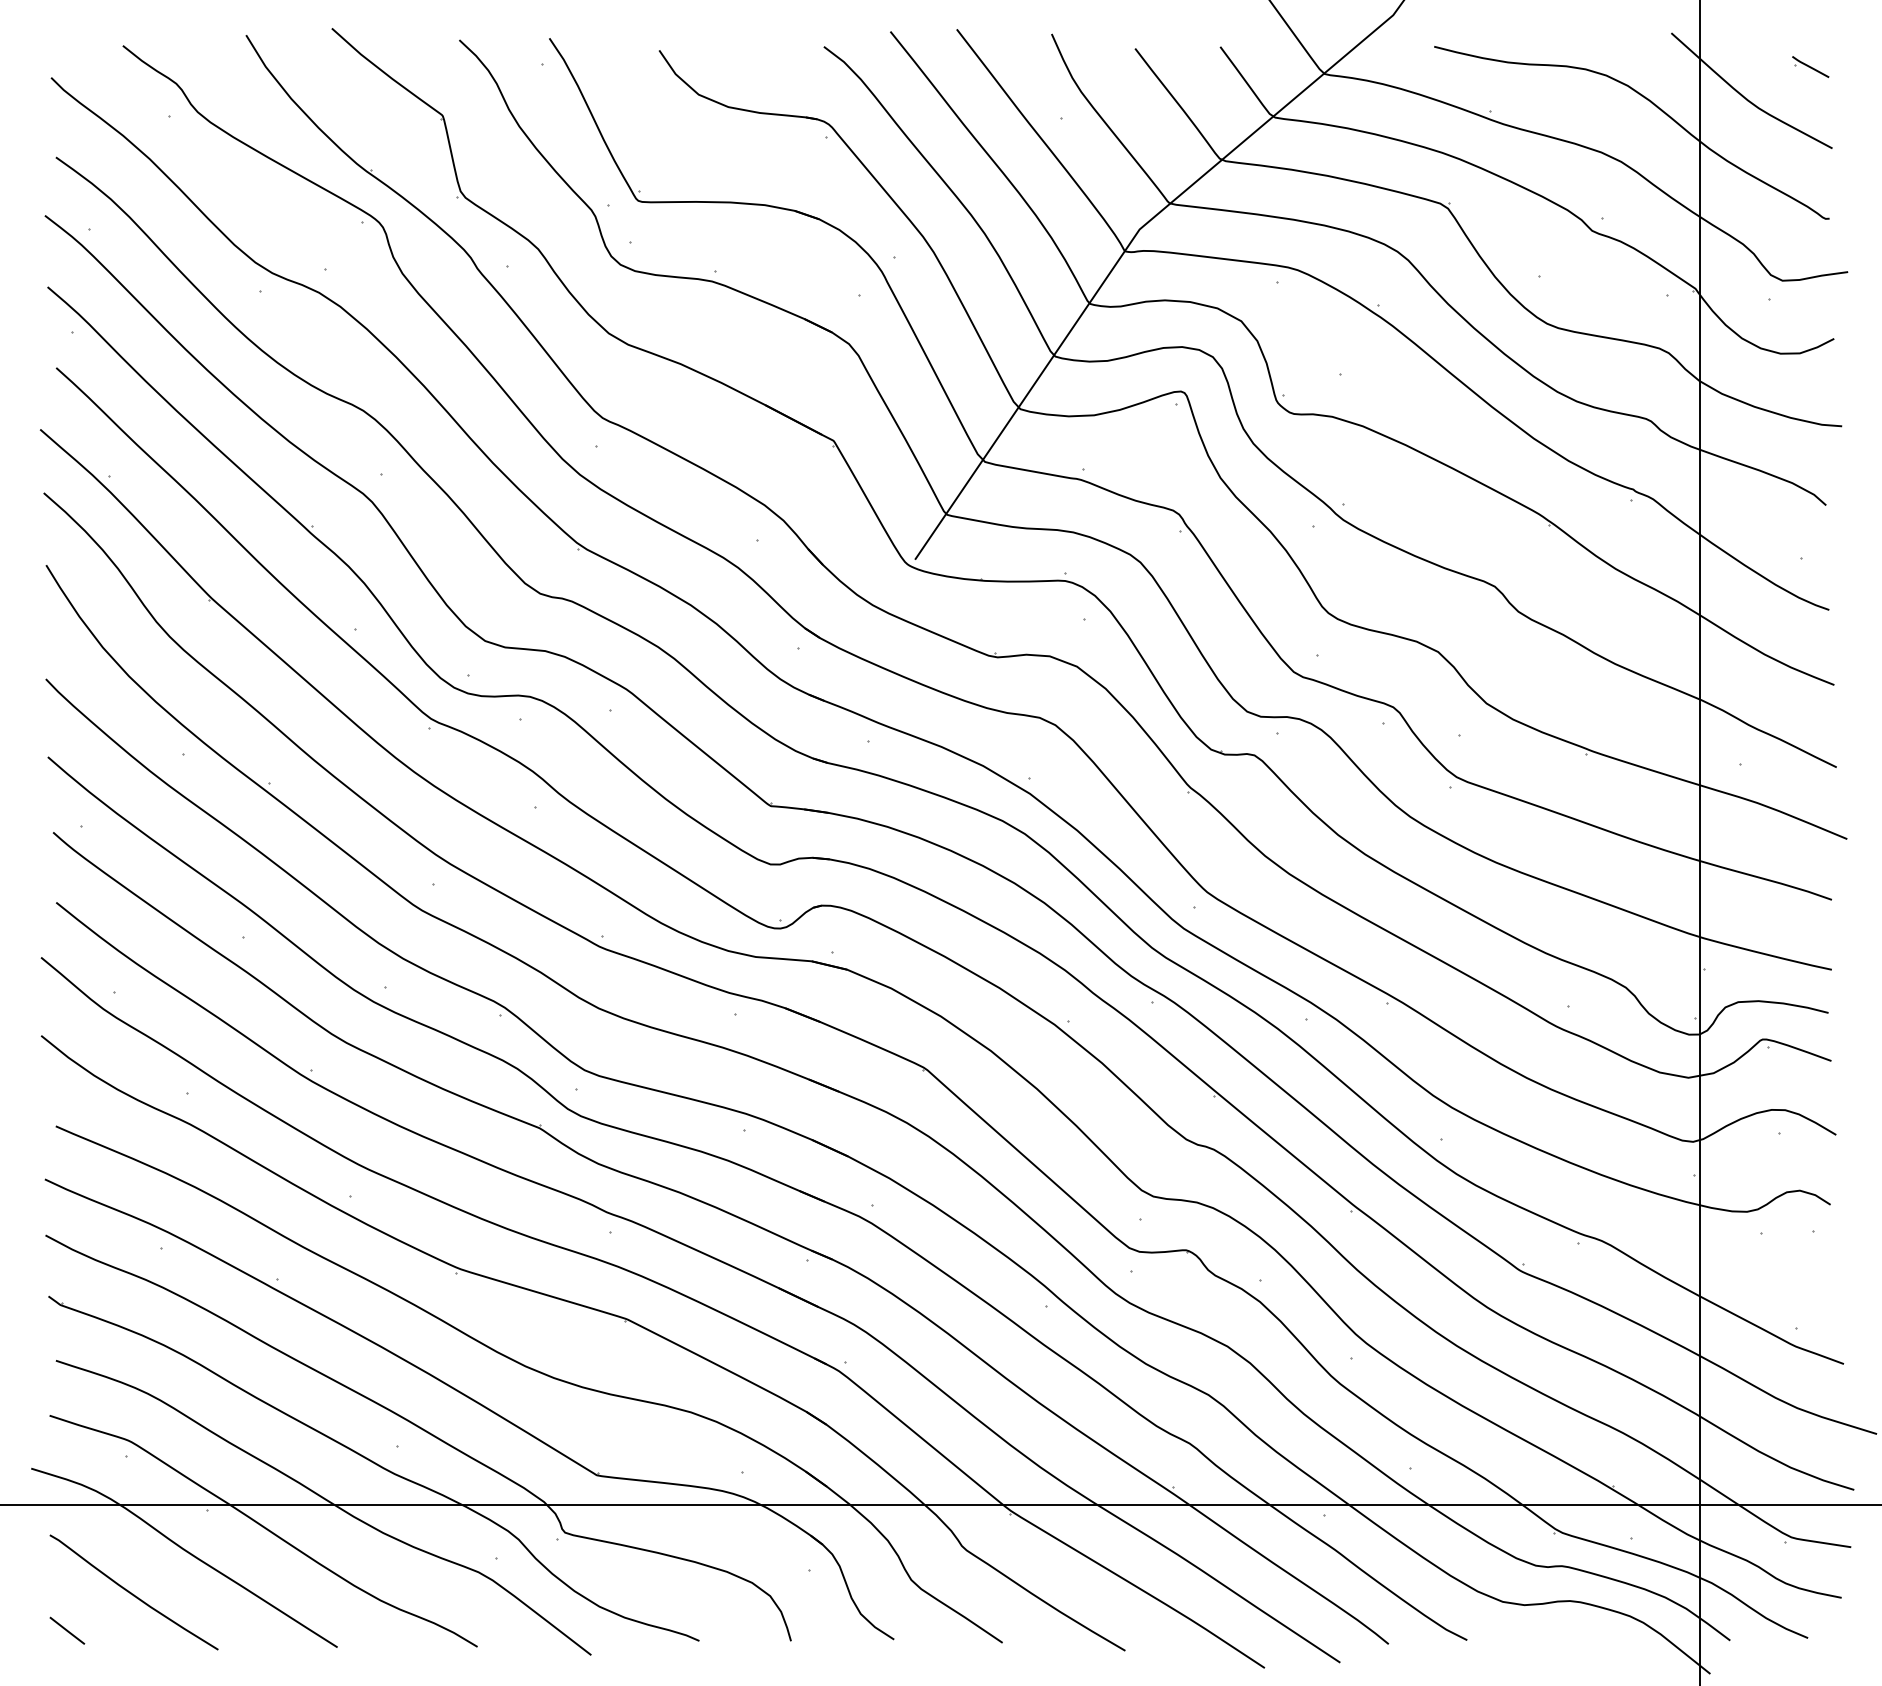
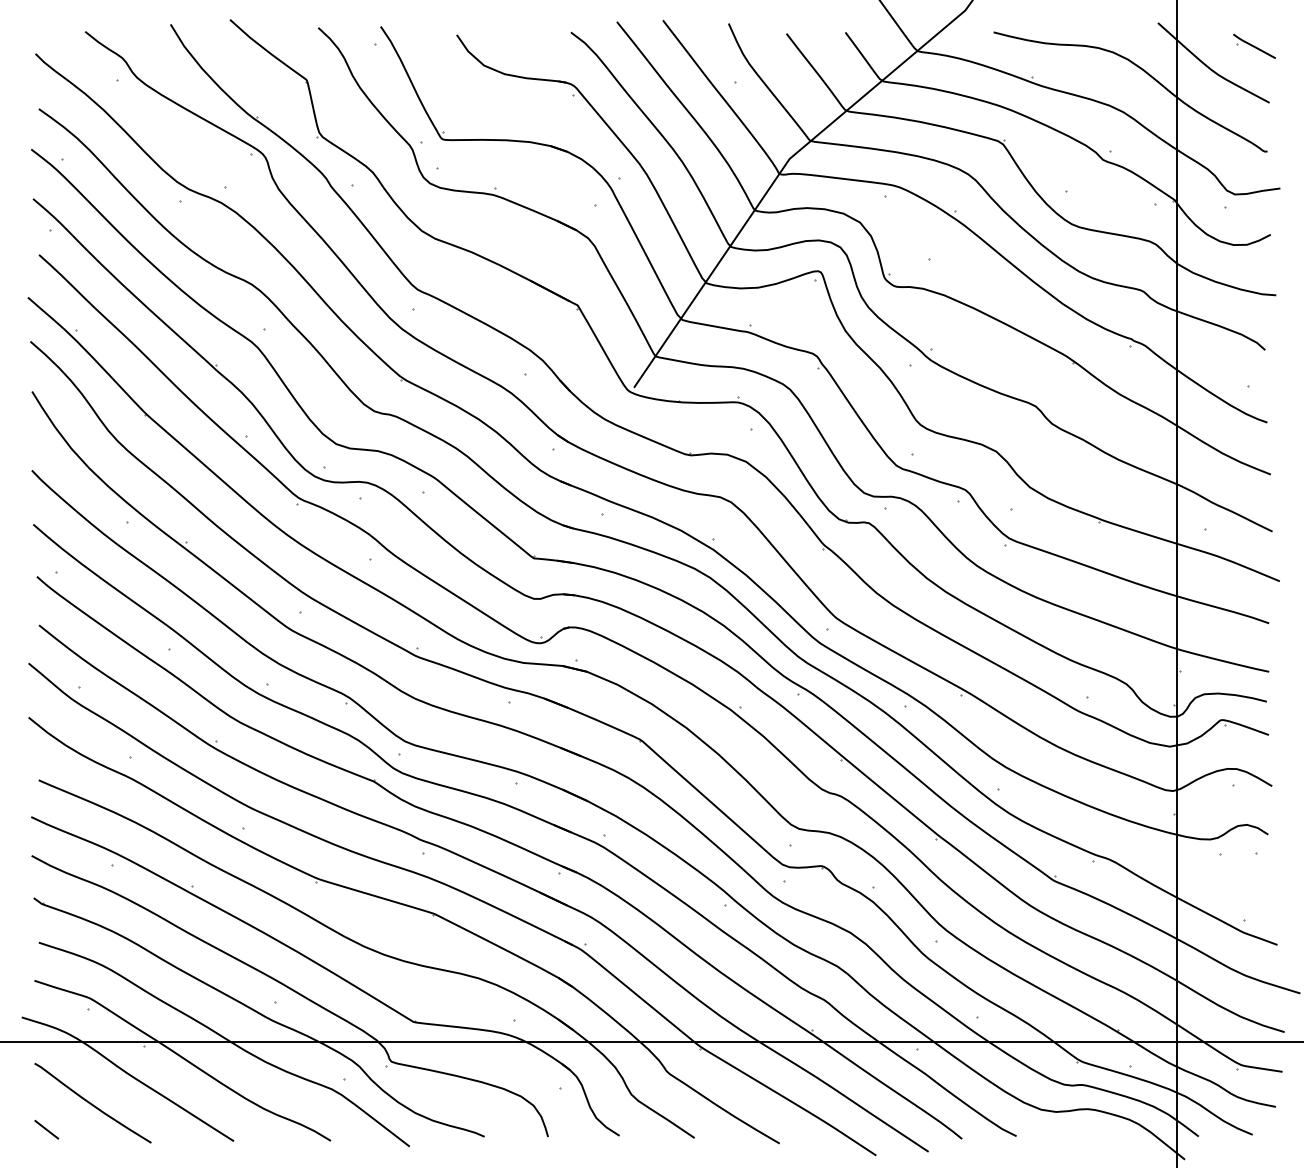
part: (1810, 67) -> (1254, 46), size x1.67

